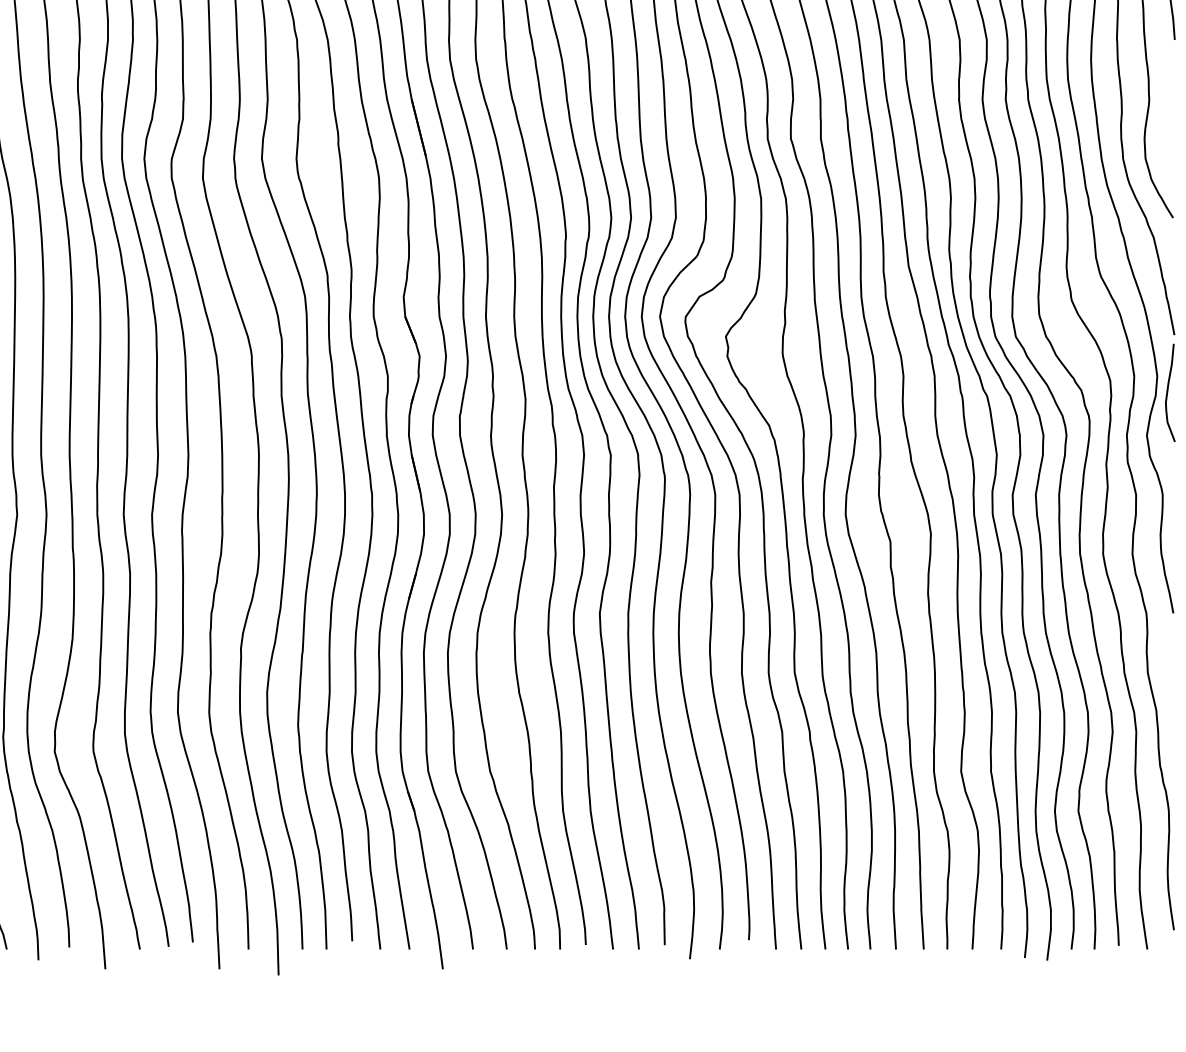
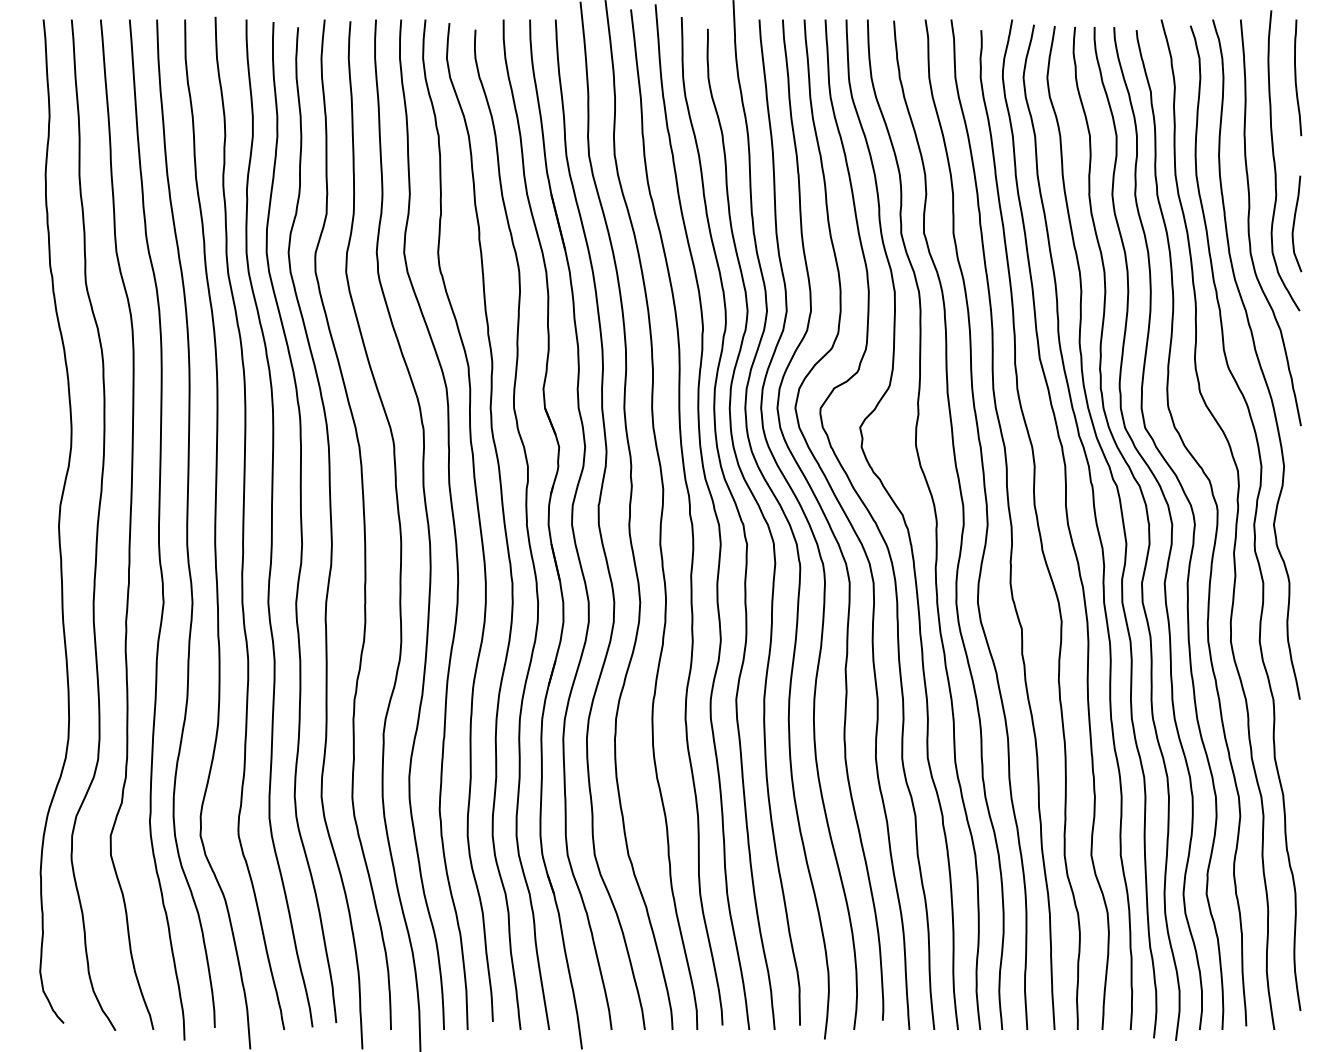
curve: (1167, 392) -> (1294, 223), moved

